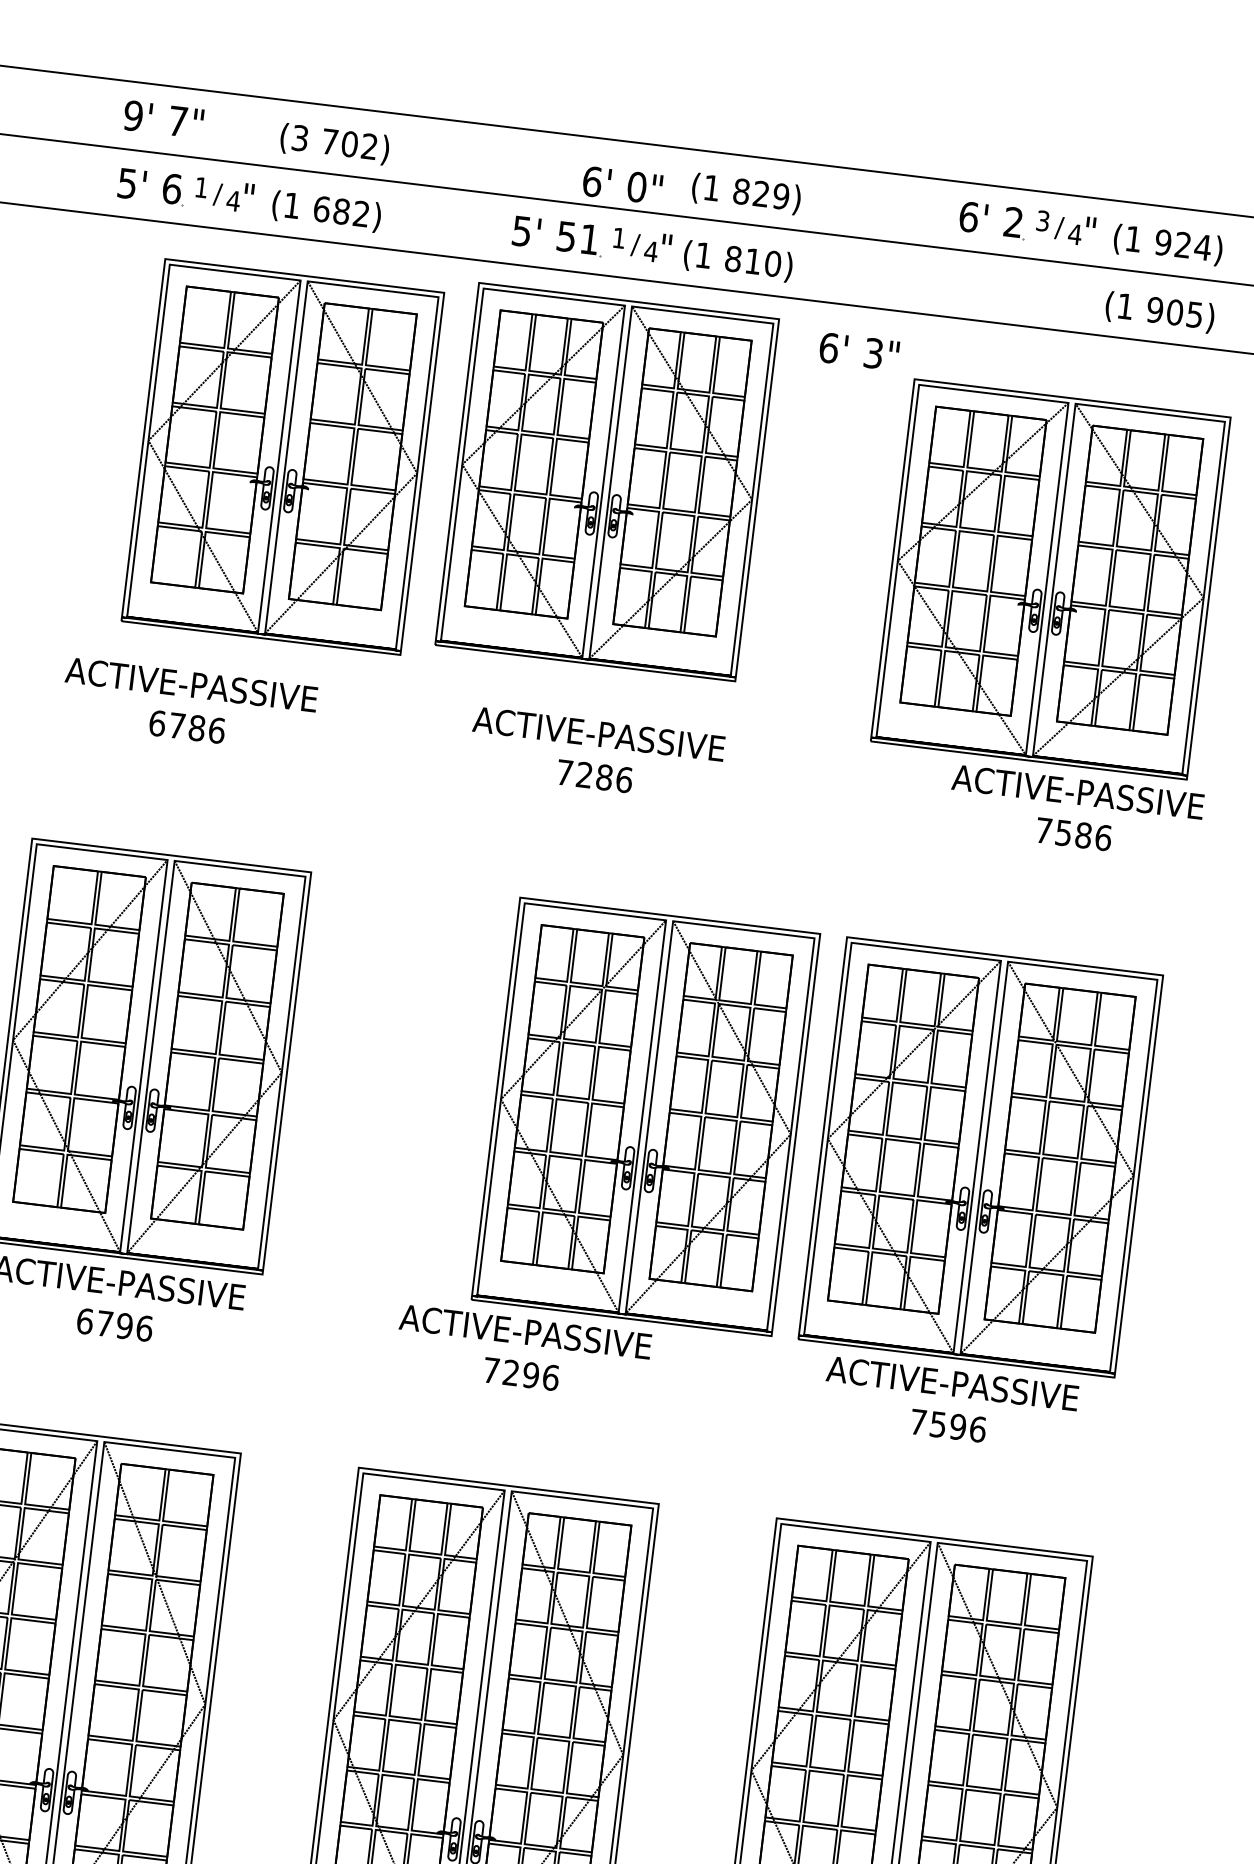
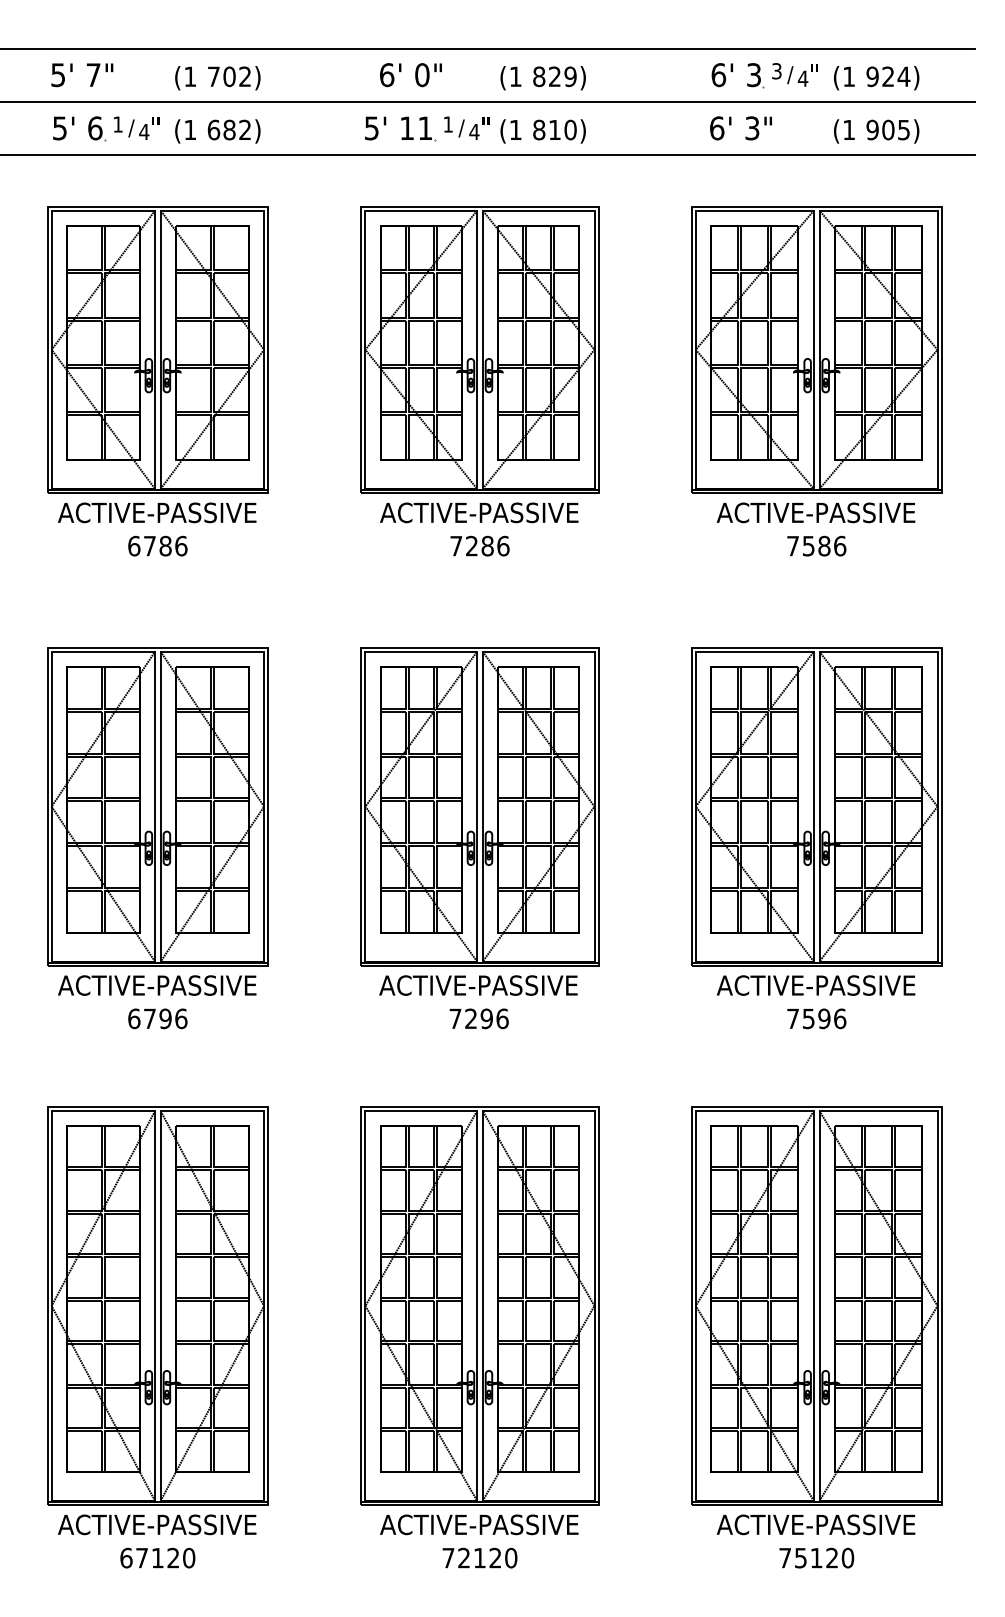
text: (133, 115) -> (58, 74), 9' -> 5'
text: (300, 137) -> (190, 76), (3 -> (1
text: (621, 185) -> (410, 75), moved
text: (1012, 222) -> (753, 75), 2 -> 3
text: (565, 236) -> (406, 128), 51 -> 11
text: (858, 351) -> (740, 128), moved
part: (282, 456) -> (157, 349), moved
part: (606, 481) -> (479, 349), moved
text: (1074, 813) -> (815, 529), moved
part: (645, 1116) -> (479, 806), moved

